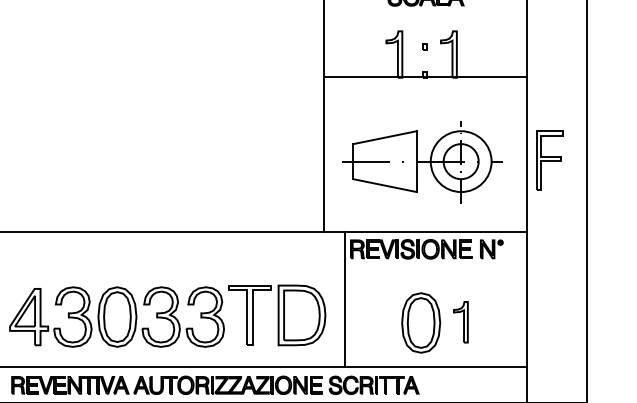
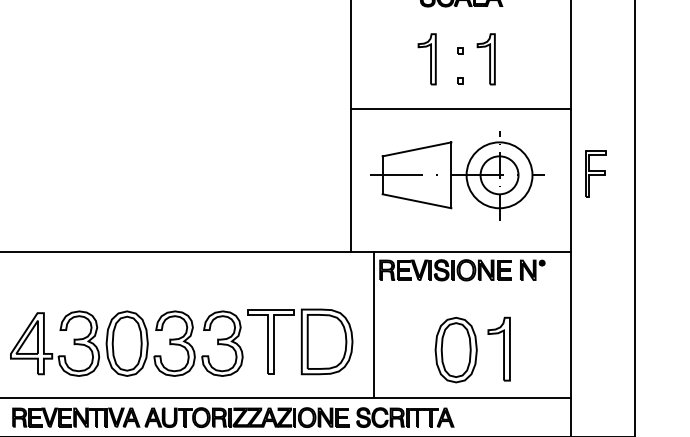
line: (424, 77) -> (459, 109), moved
part: (550, 160) -> (596, 174), size x0.71
part: (460, 322) -> (498, 349), size x1.43

